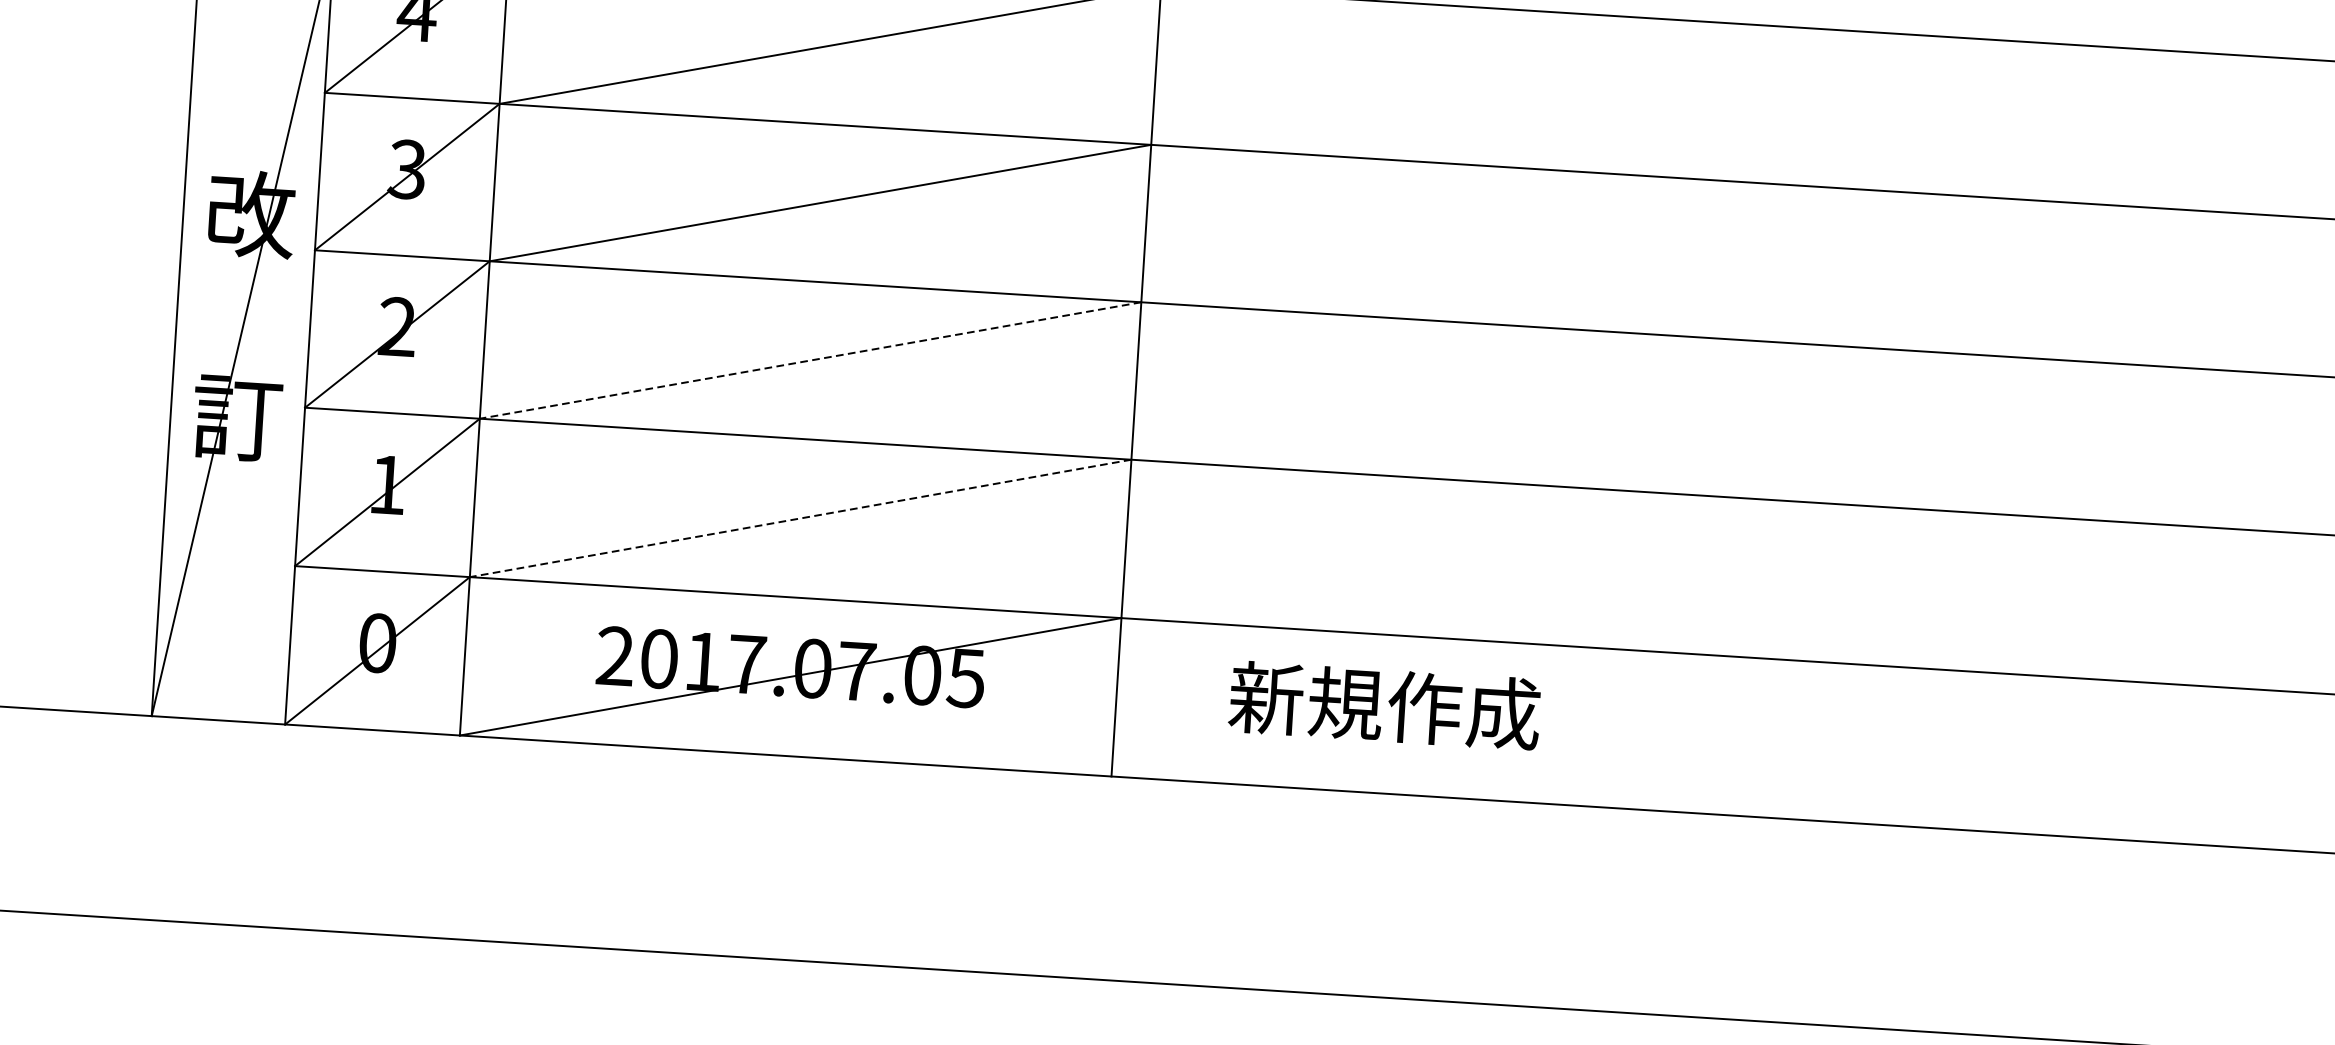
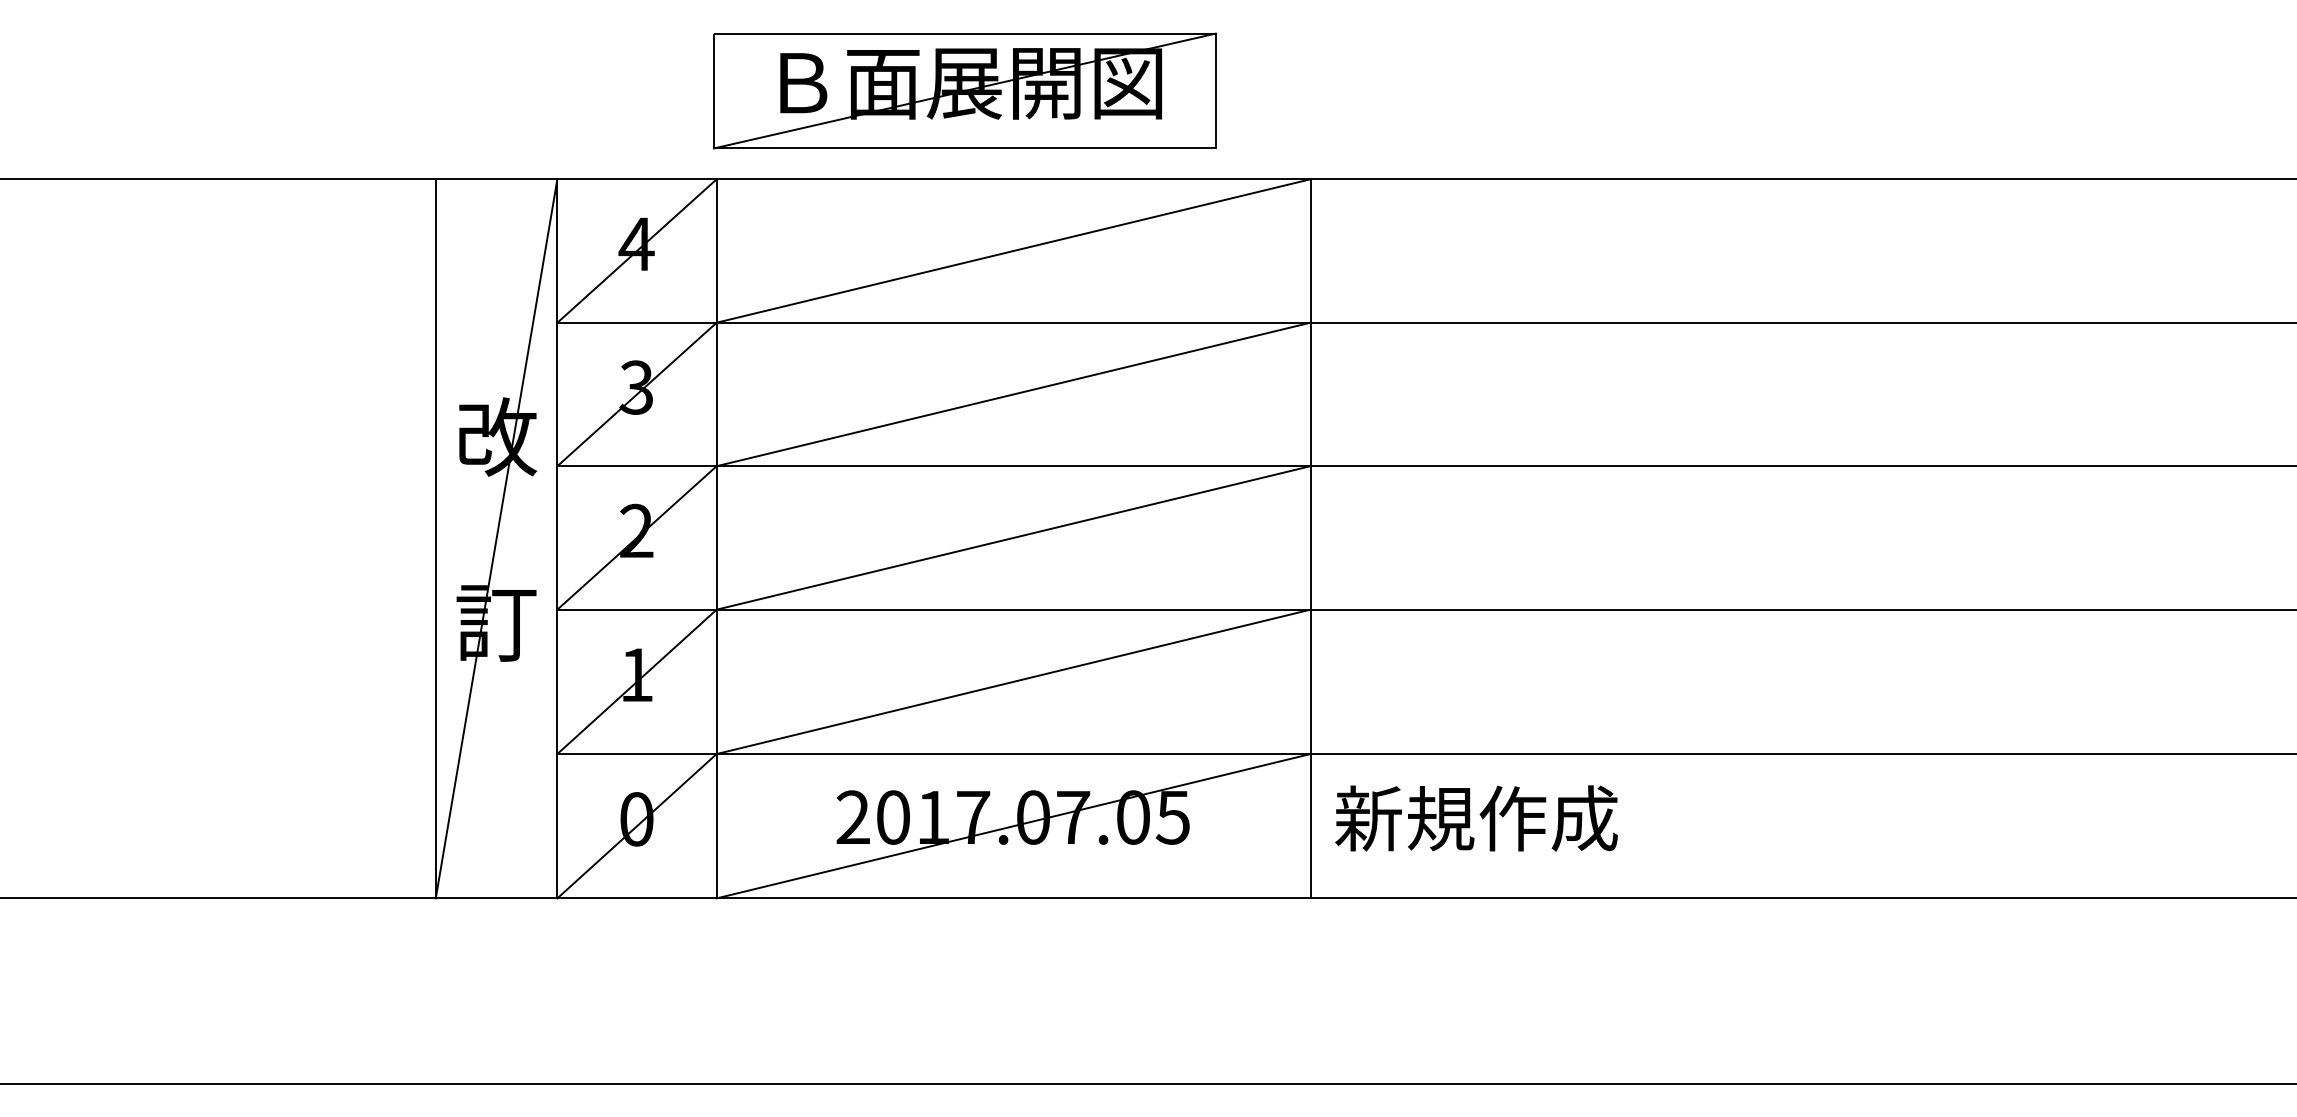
line: (810, 361) -> (1013, 538), dashed -> solid
line: (800, 518) -> (1013, 681), dashed -> solid
text: (1384, 705) -> (1476, 818), moved

